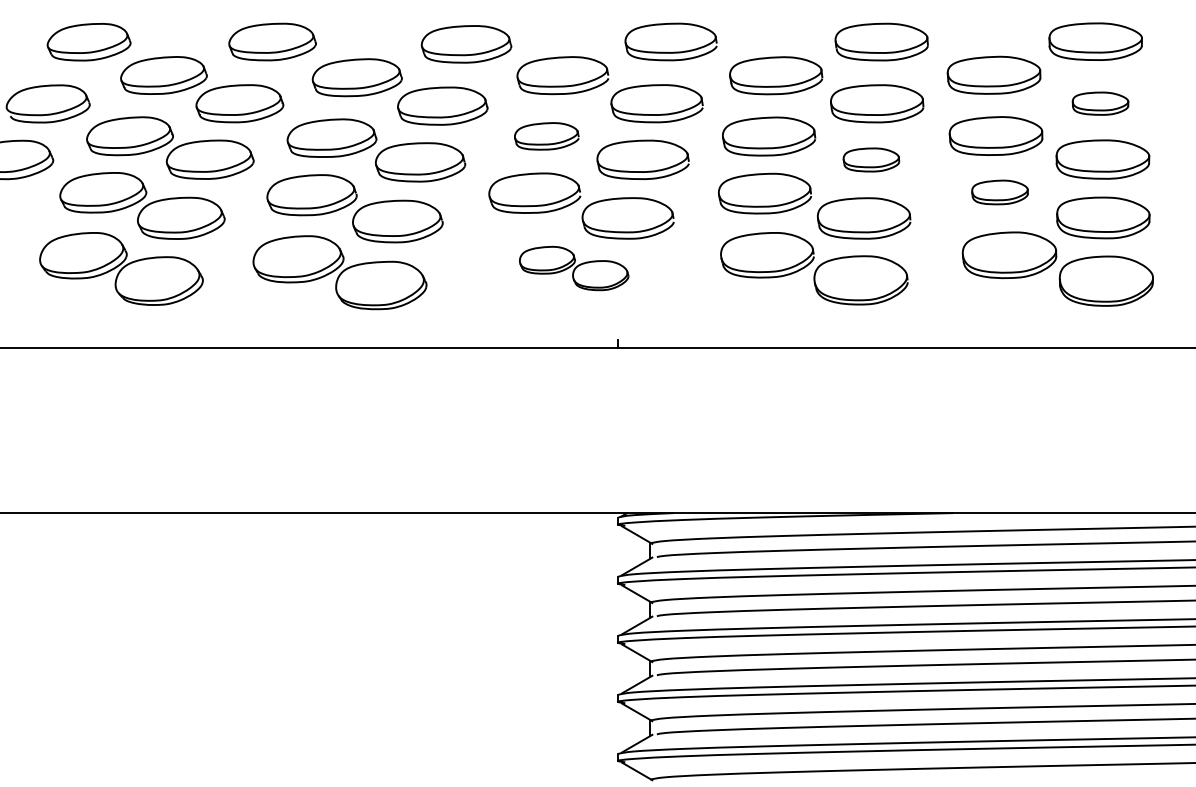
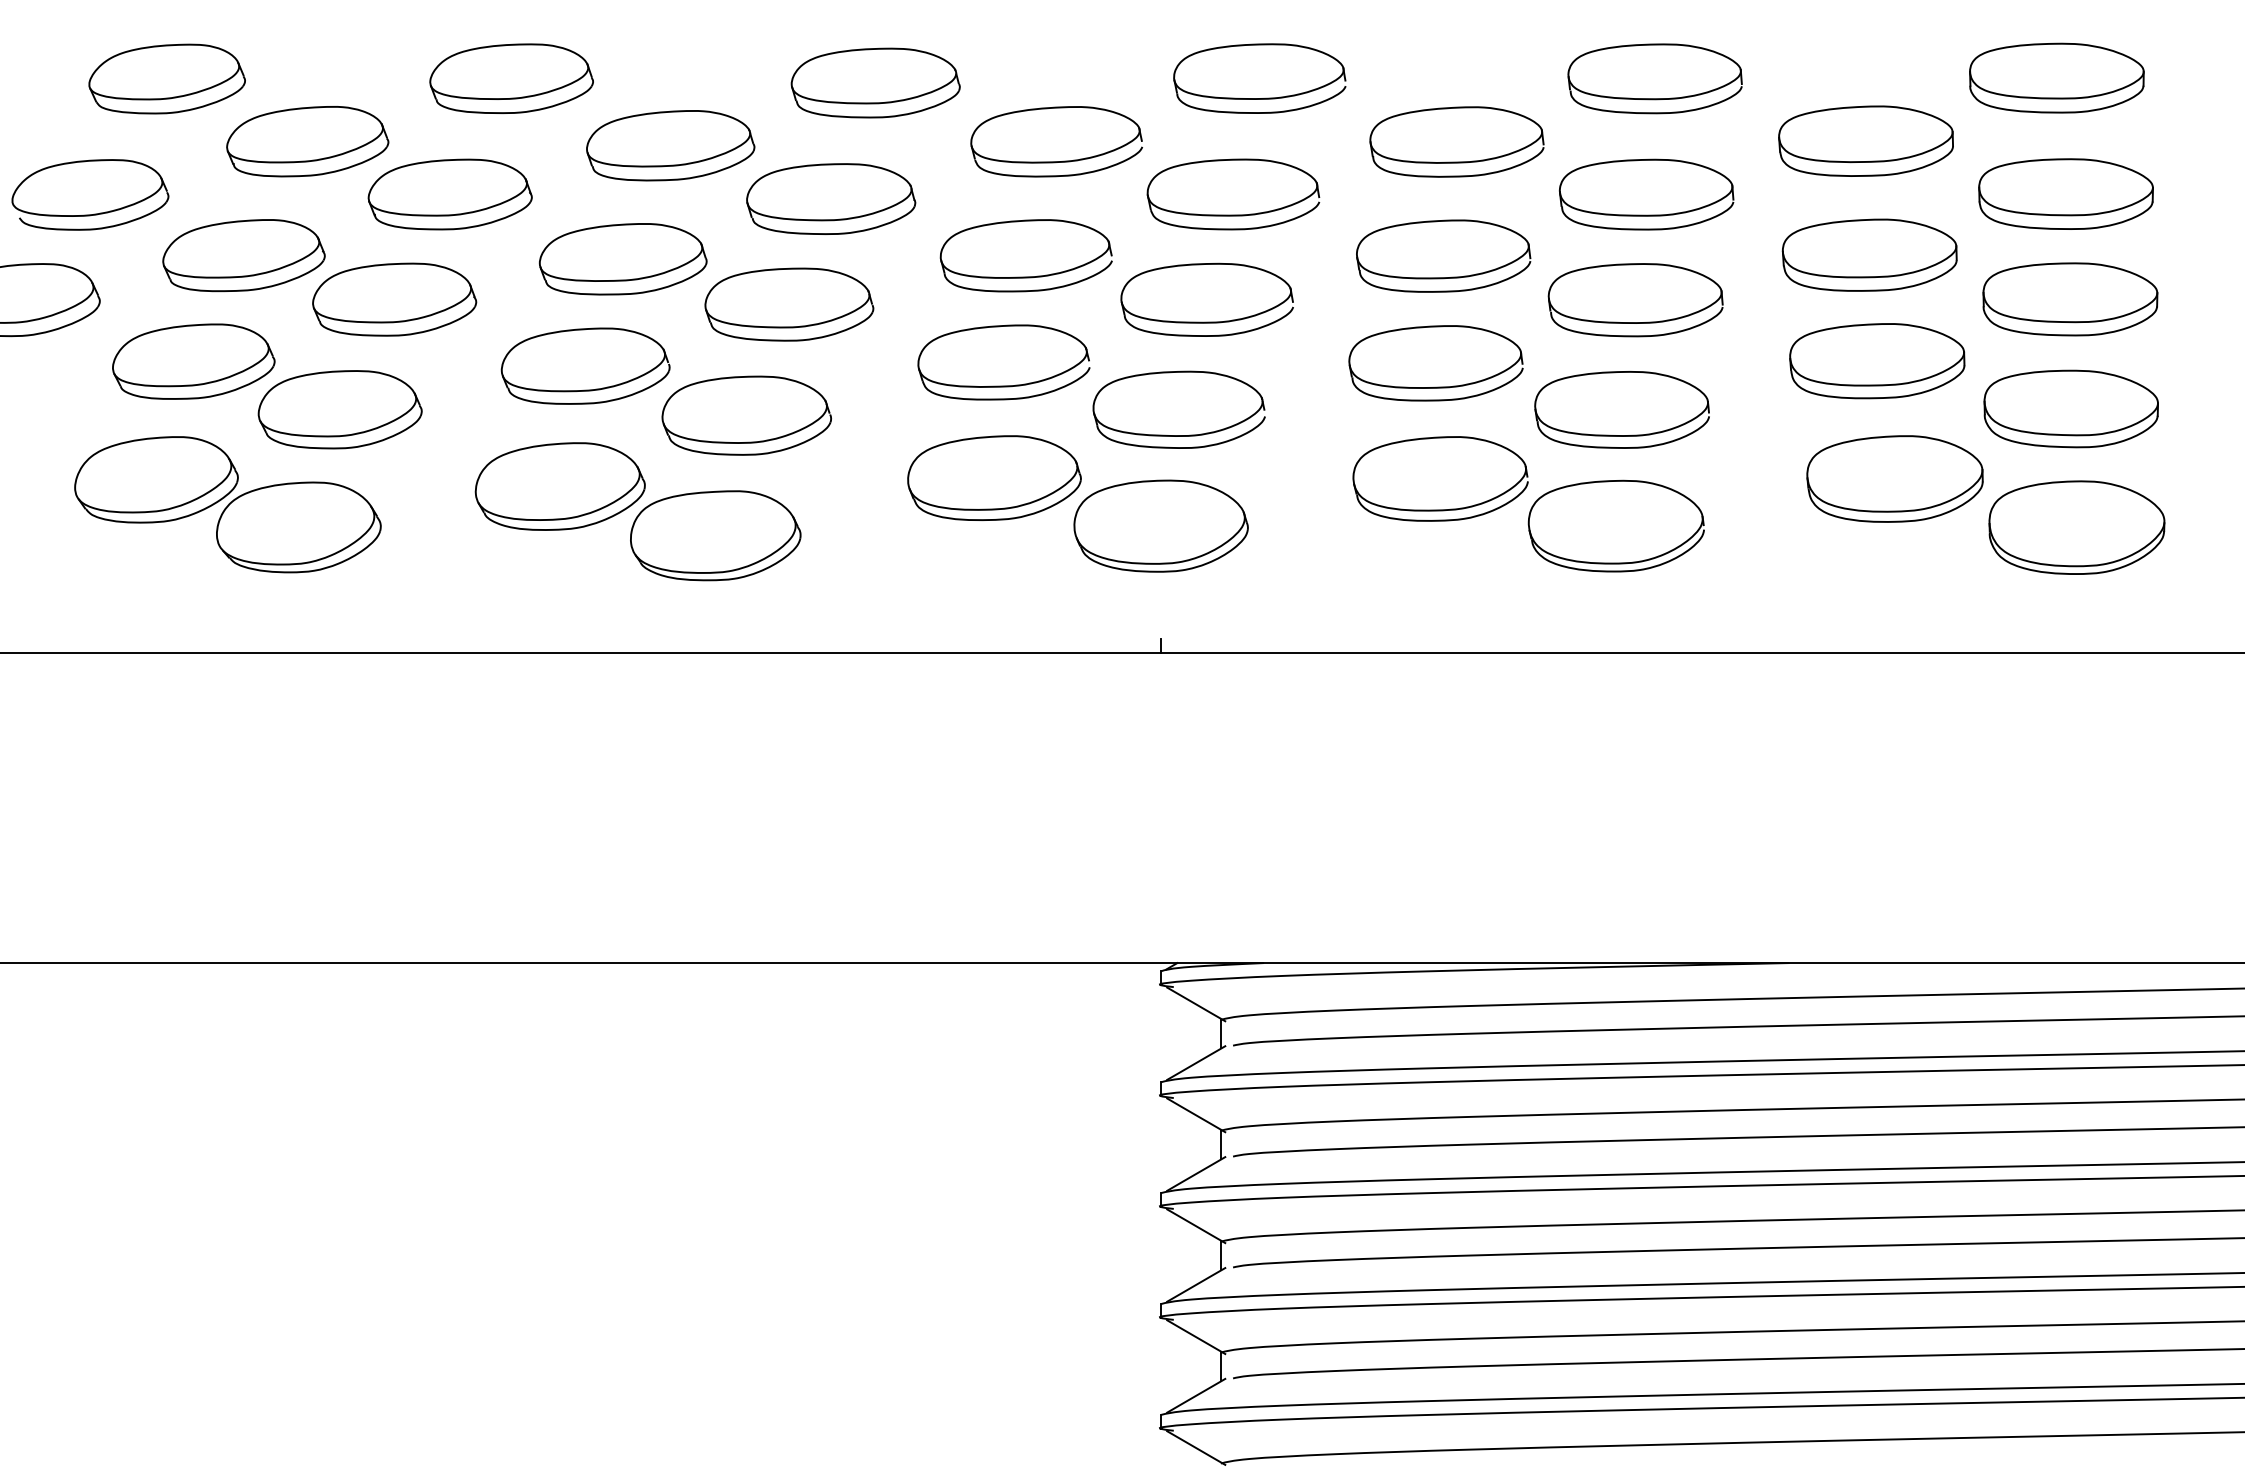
part: (1100, 103) -> (2065, 194), size x1.67
part: (546, 136) -> (1025, 256), size x1.43
part: (871, 159) -> (1635, 299), size x1.67
part: (999, 192) -> (1876, 361), size x1.67
part: (573, 268) -> (1076, 503), size x1.67

